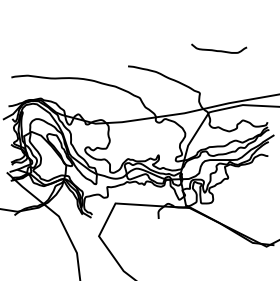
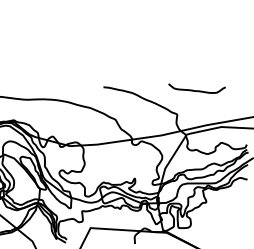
curve: (219, 50) -> (197, 90), moved

